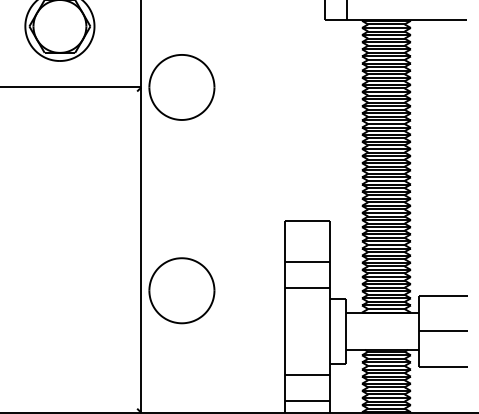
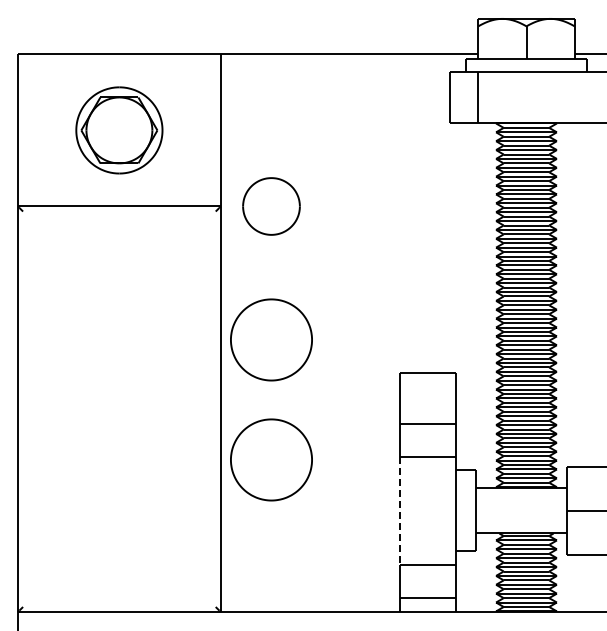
part: (181, 87) -> (271, 206), size x0.7
part: (181, 194) -> (271, 339), added
line: (285, 332) -> (400, 511), solid -> dashed

